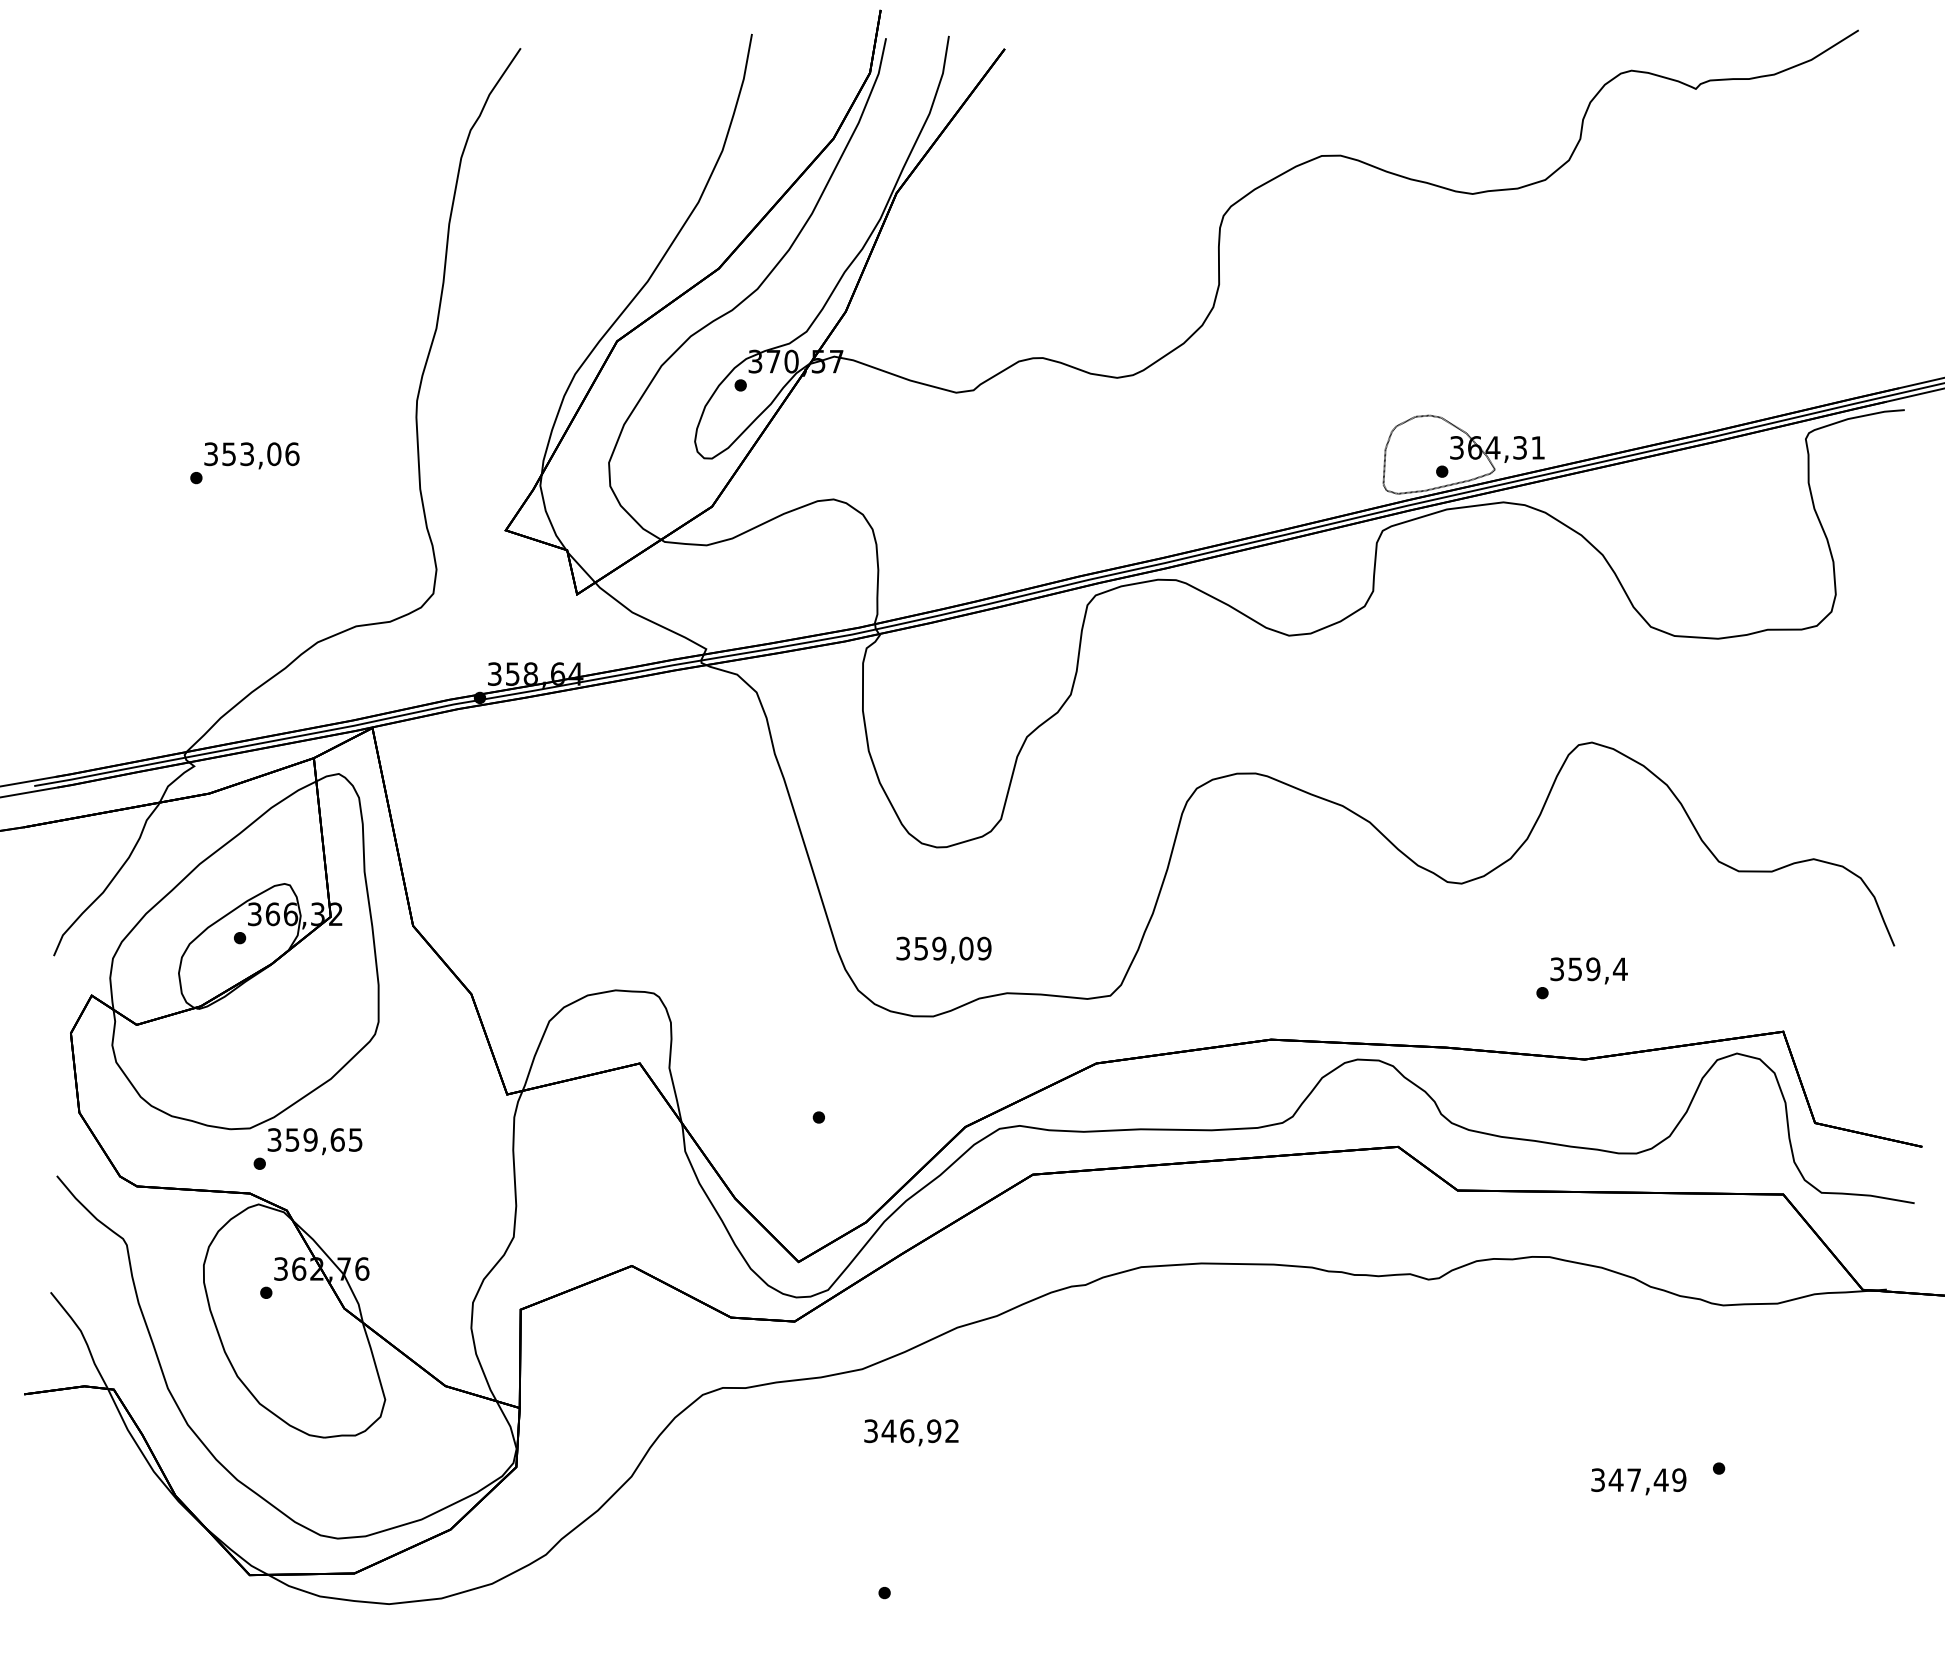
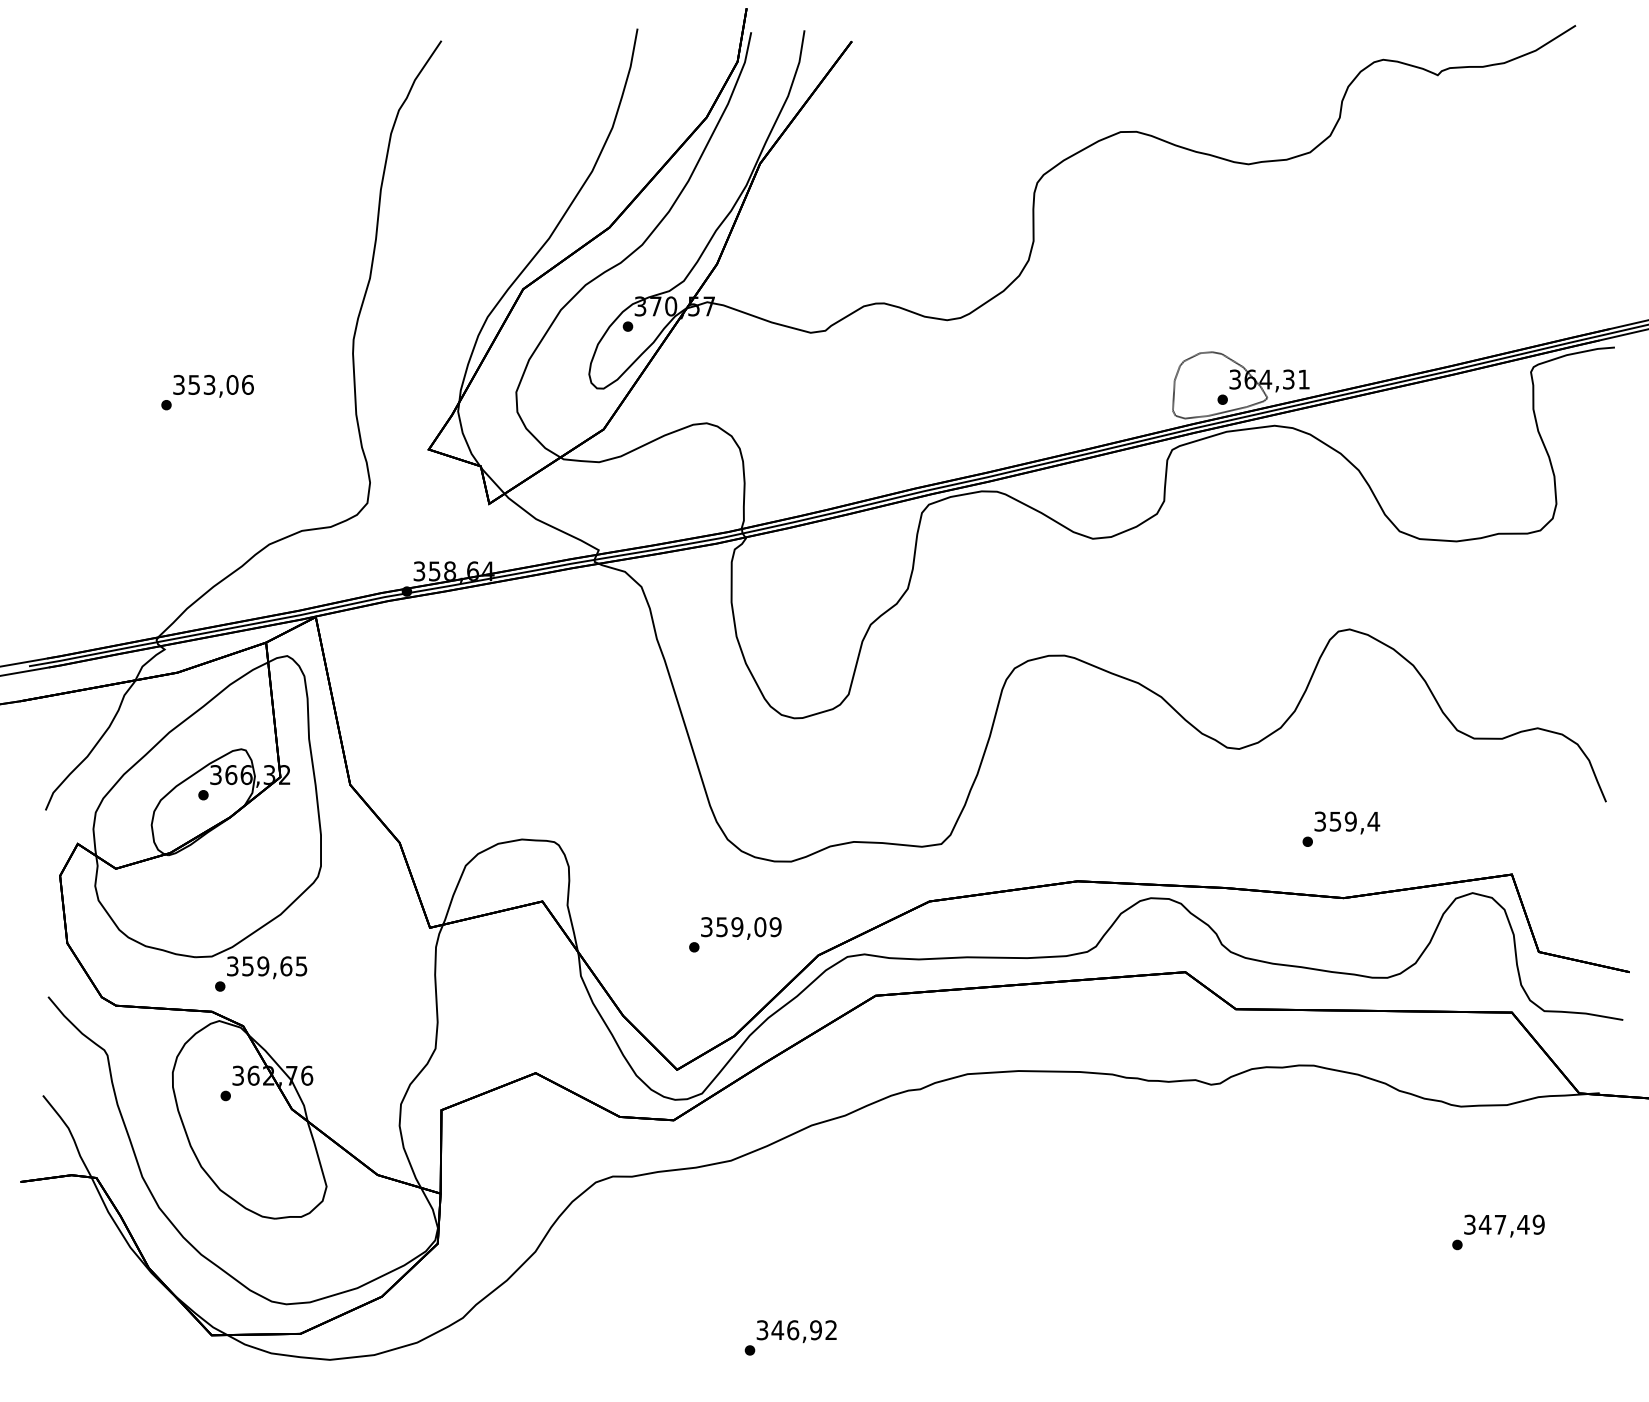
text: (944, 950) -> (741, 928), moved
text: (911, 1432) -> (796, 1331), moved
text: (1638, 1481) -> (1504, 1225), moved

